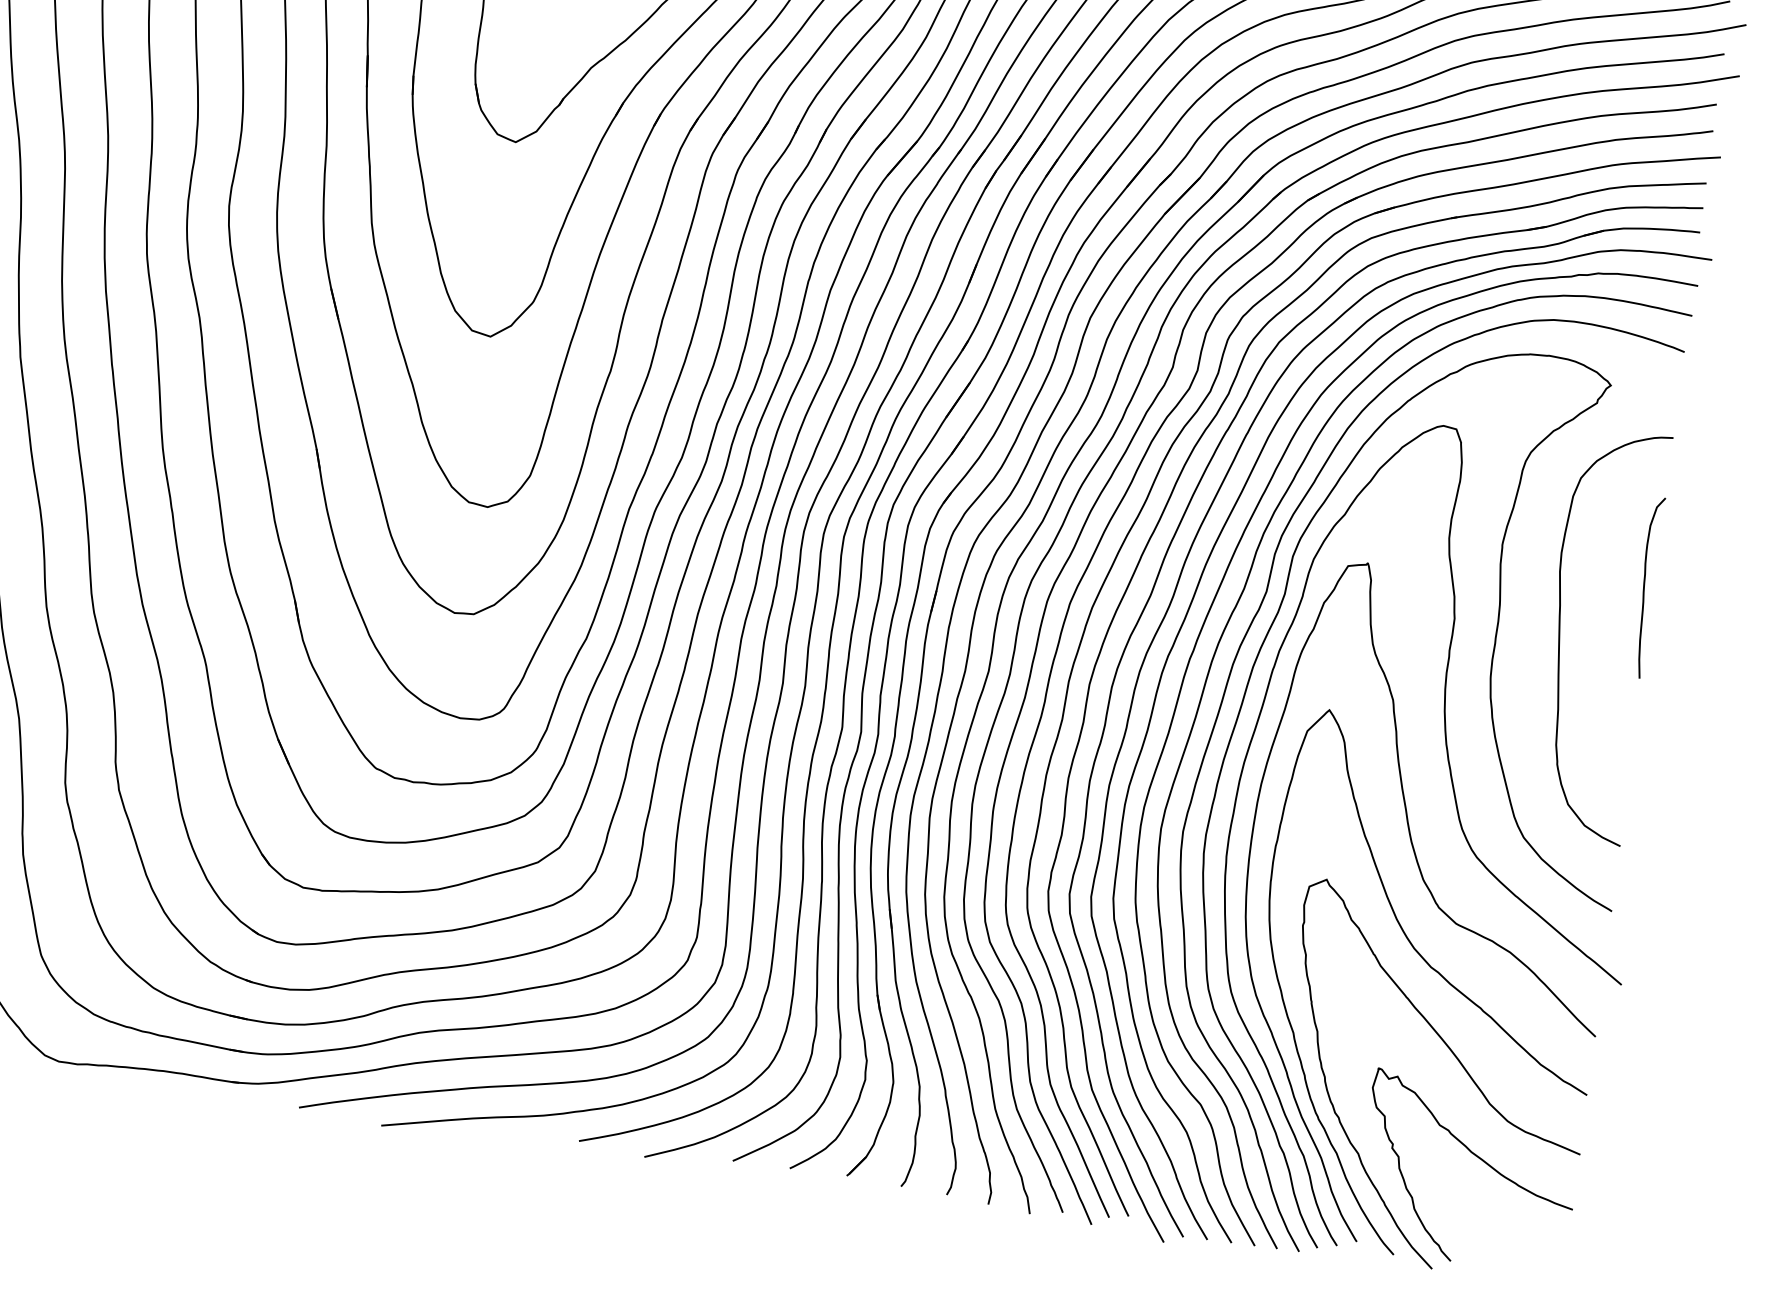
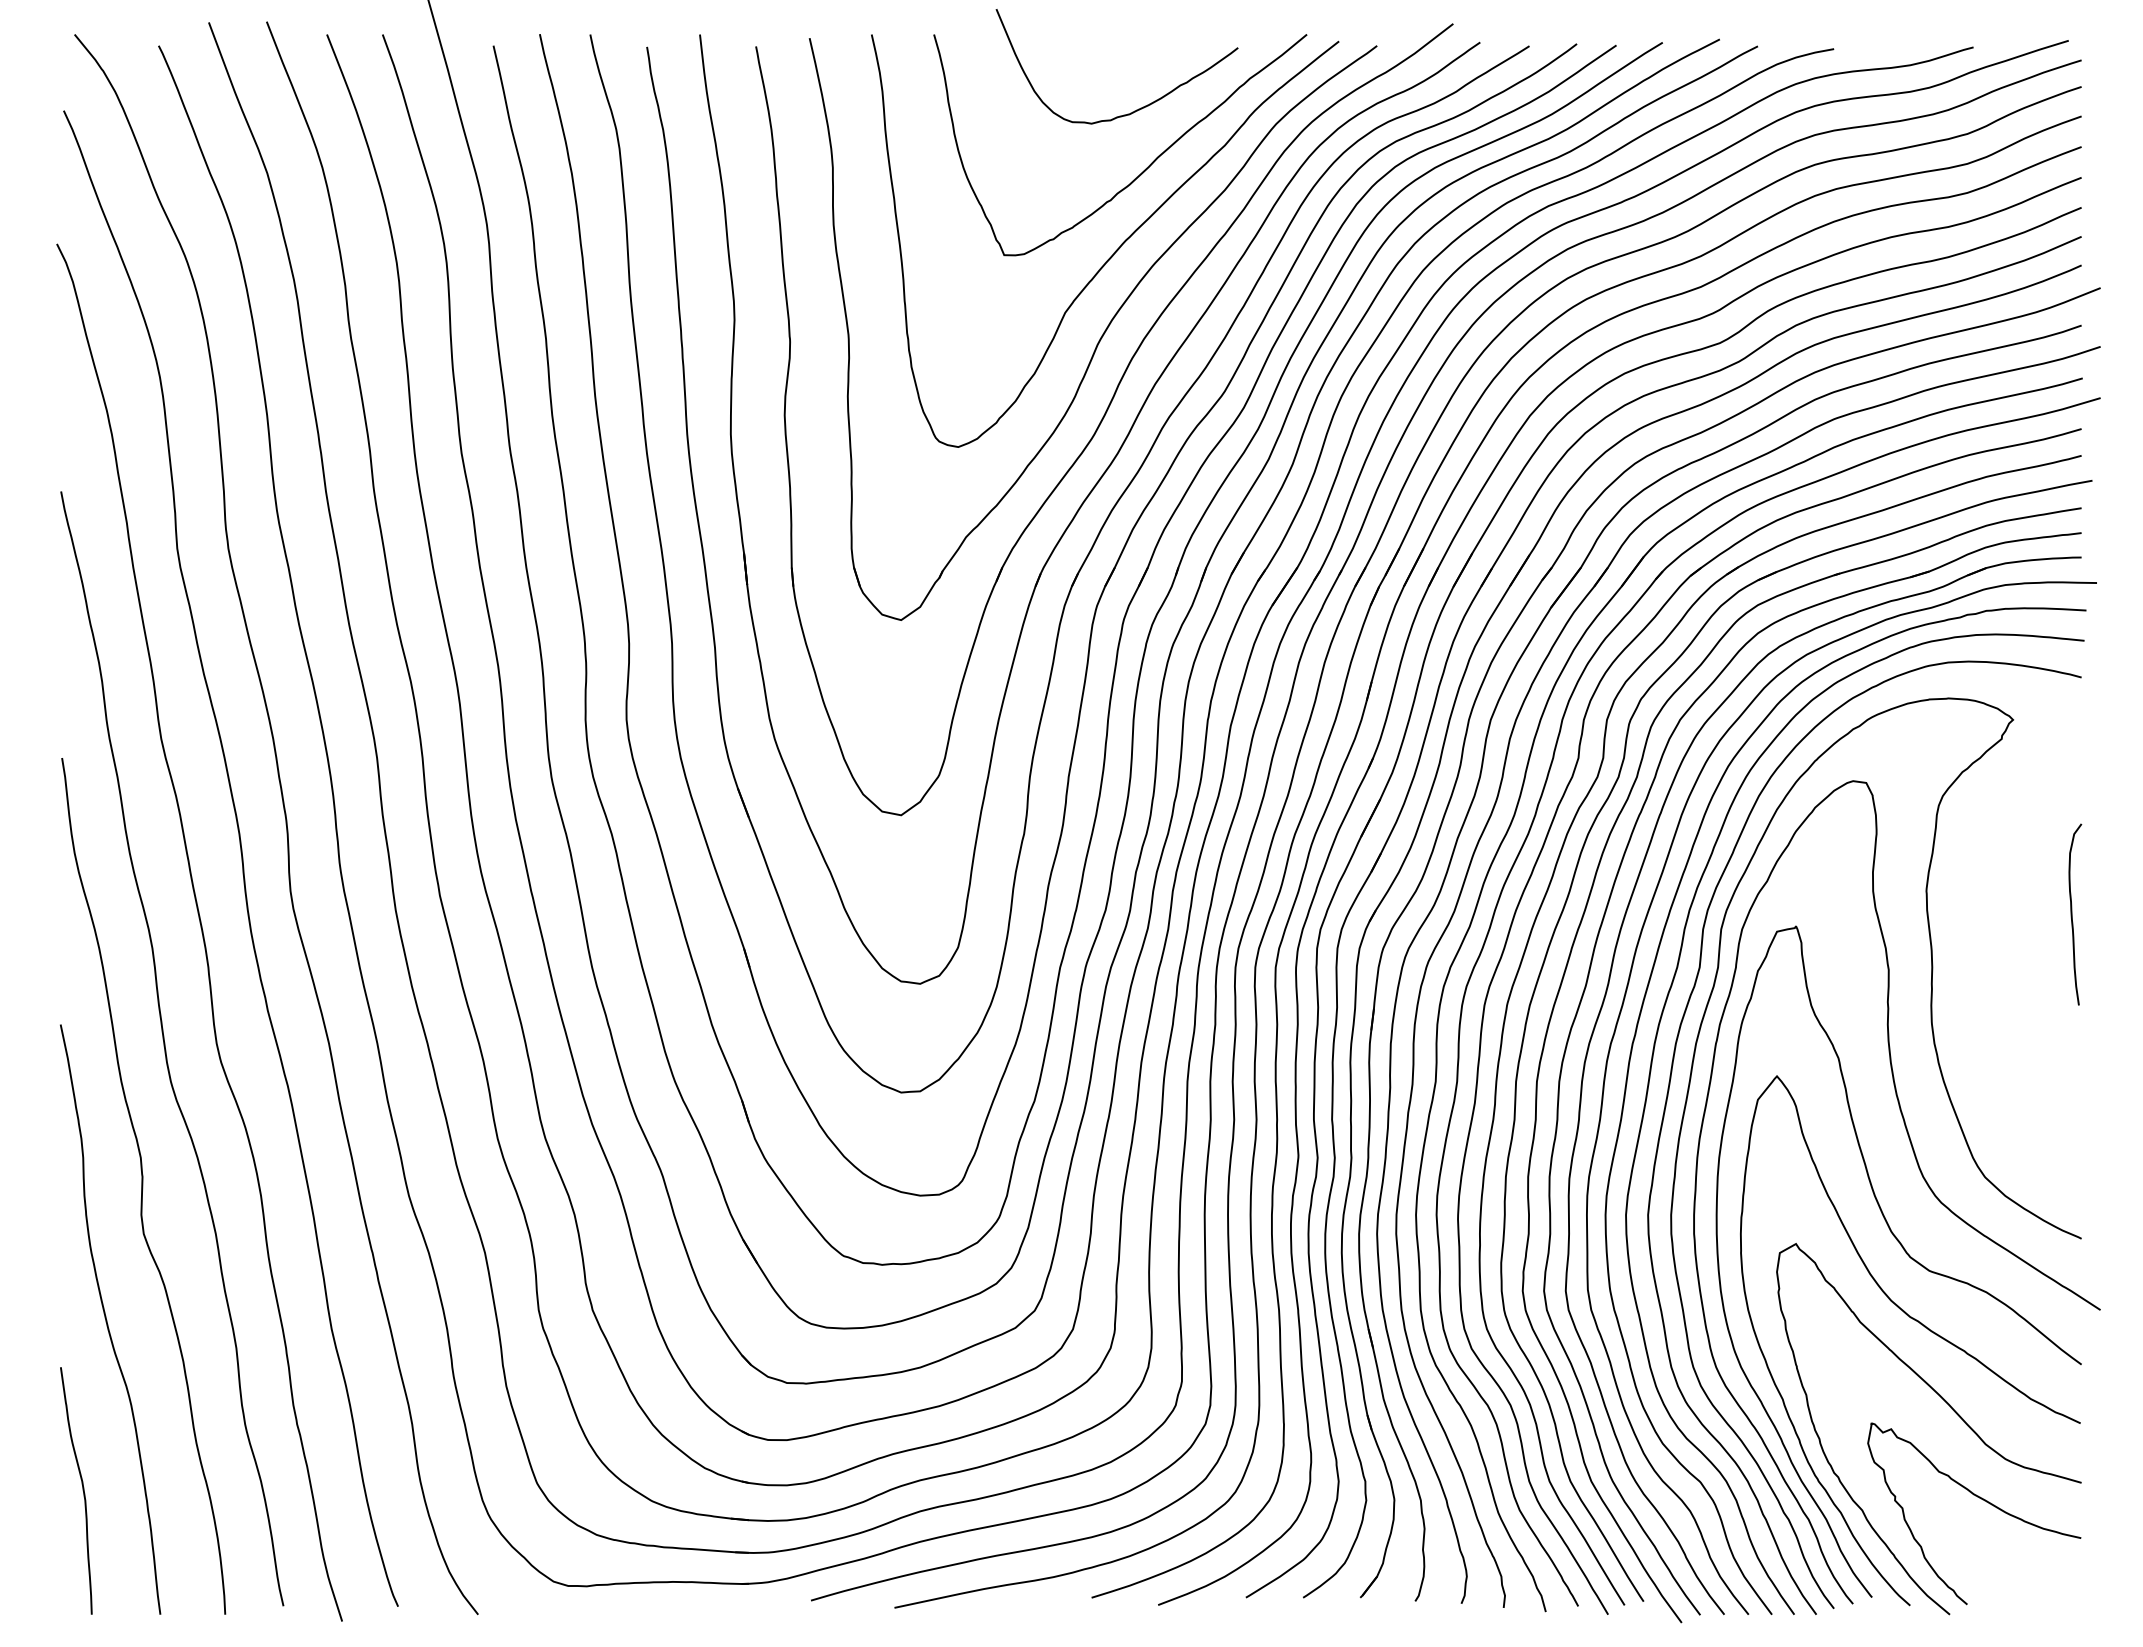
curve: (1560, 634) -> (1995, 972), removed

